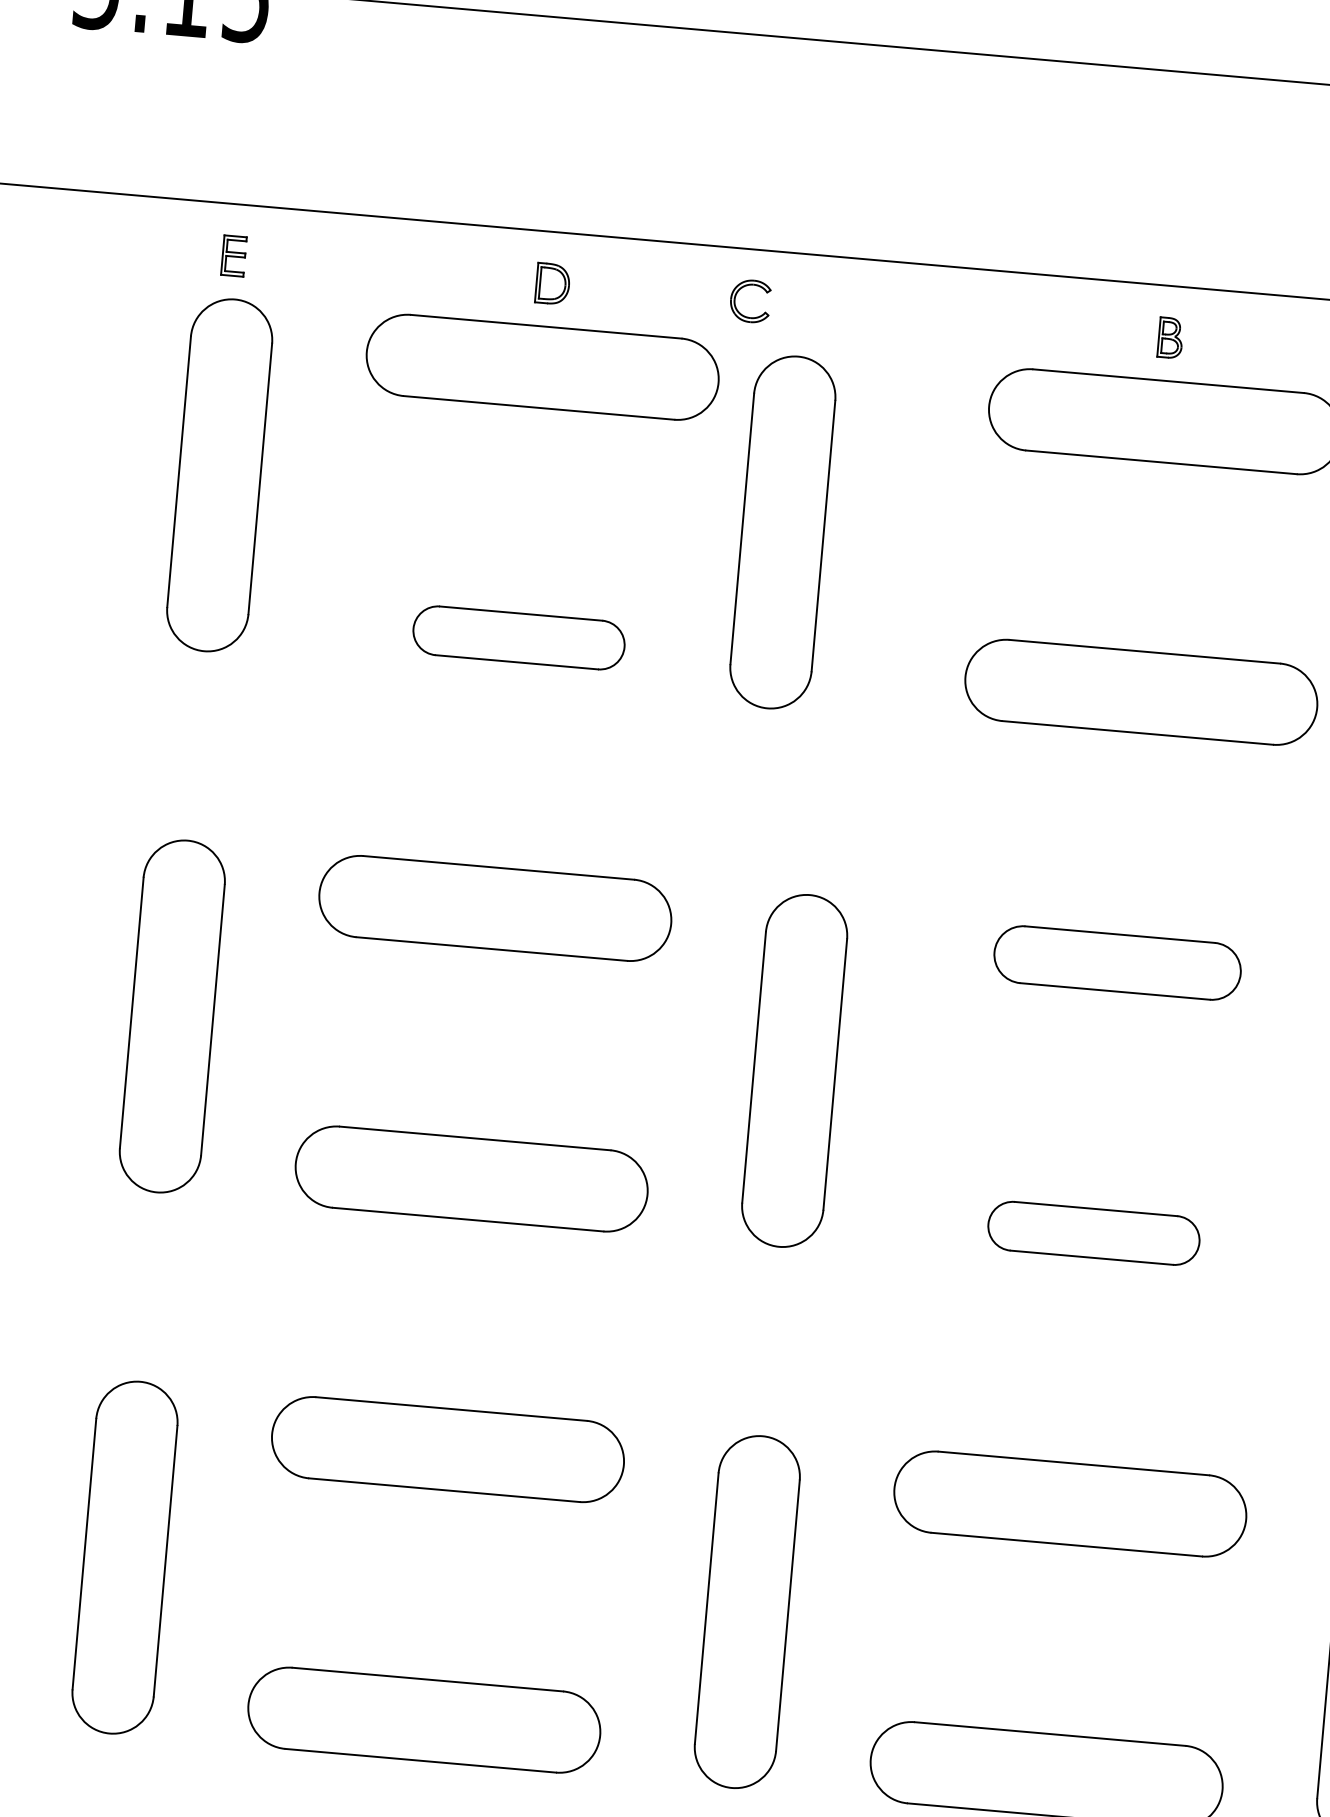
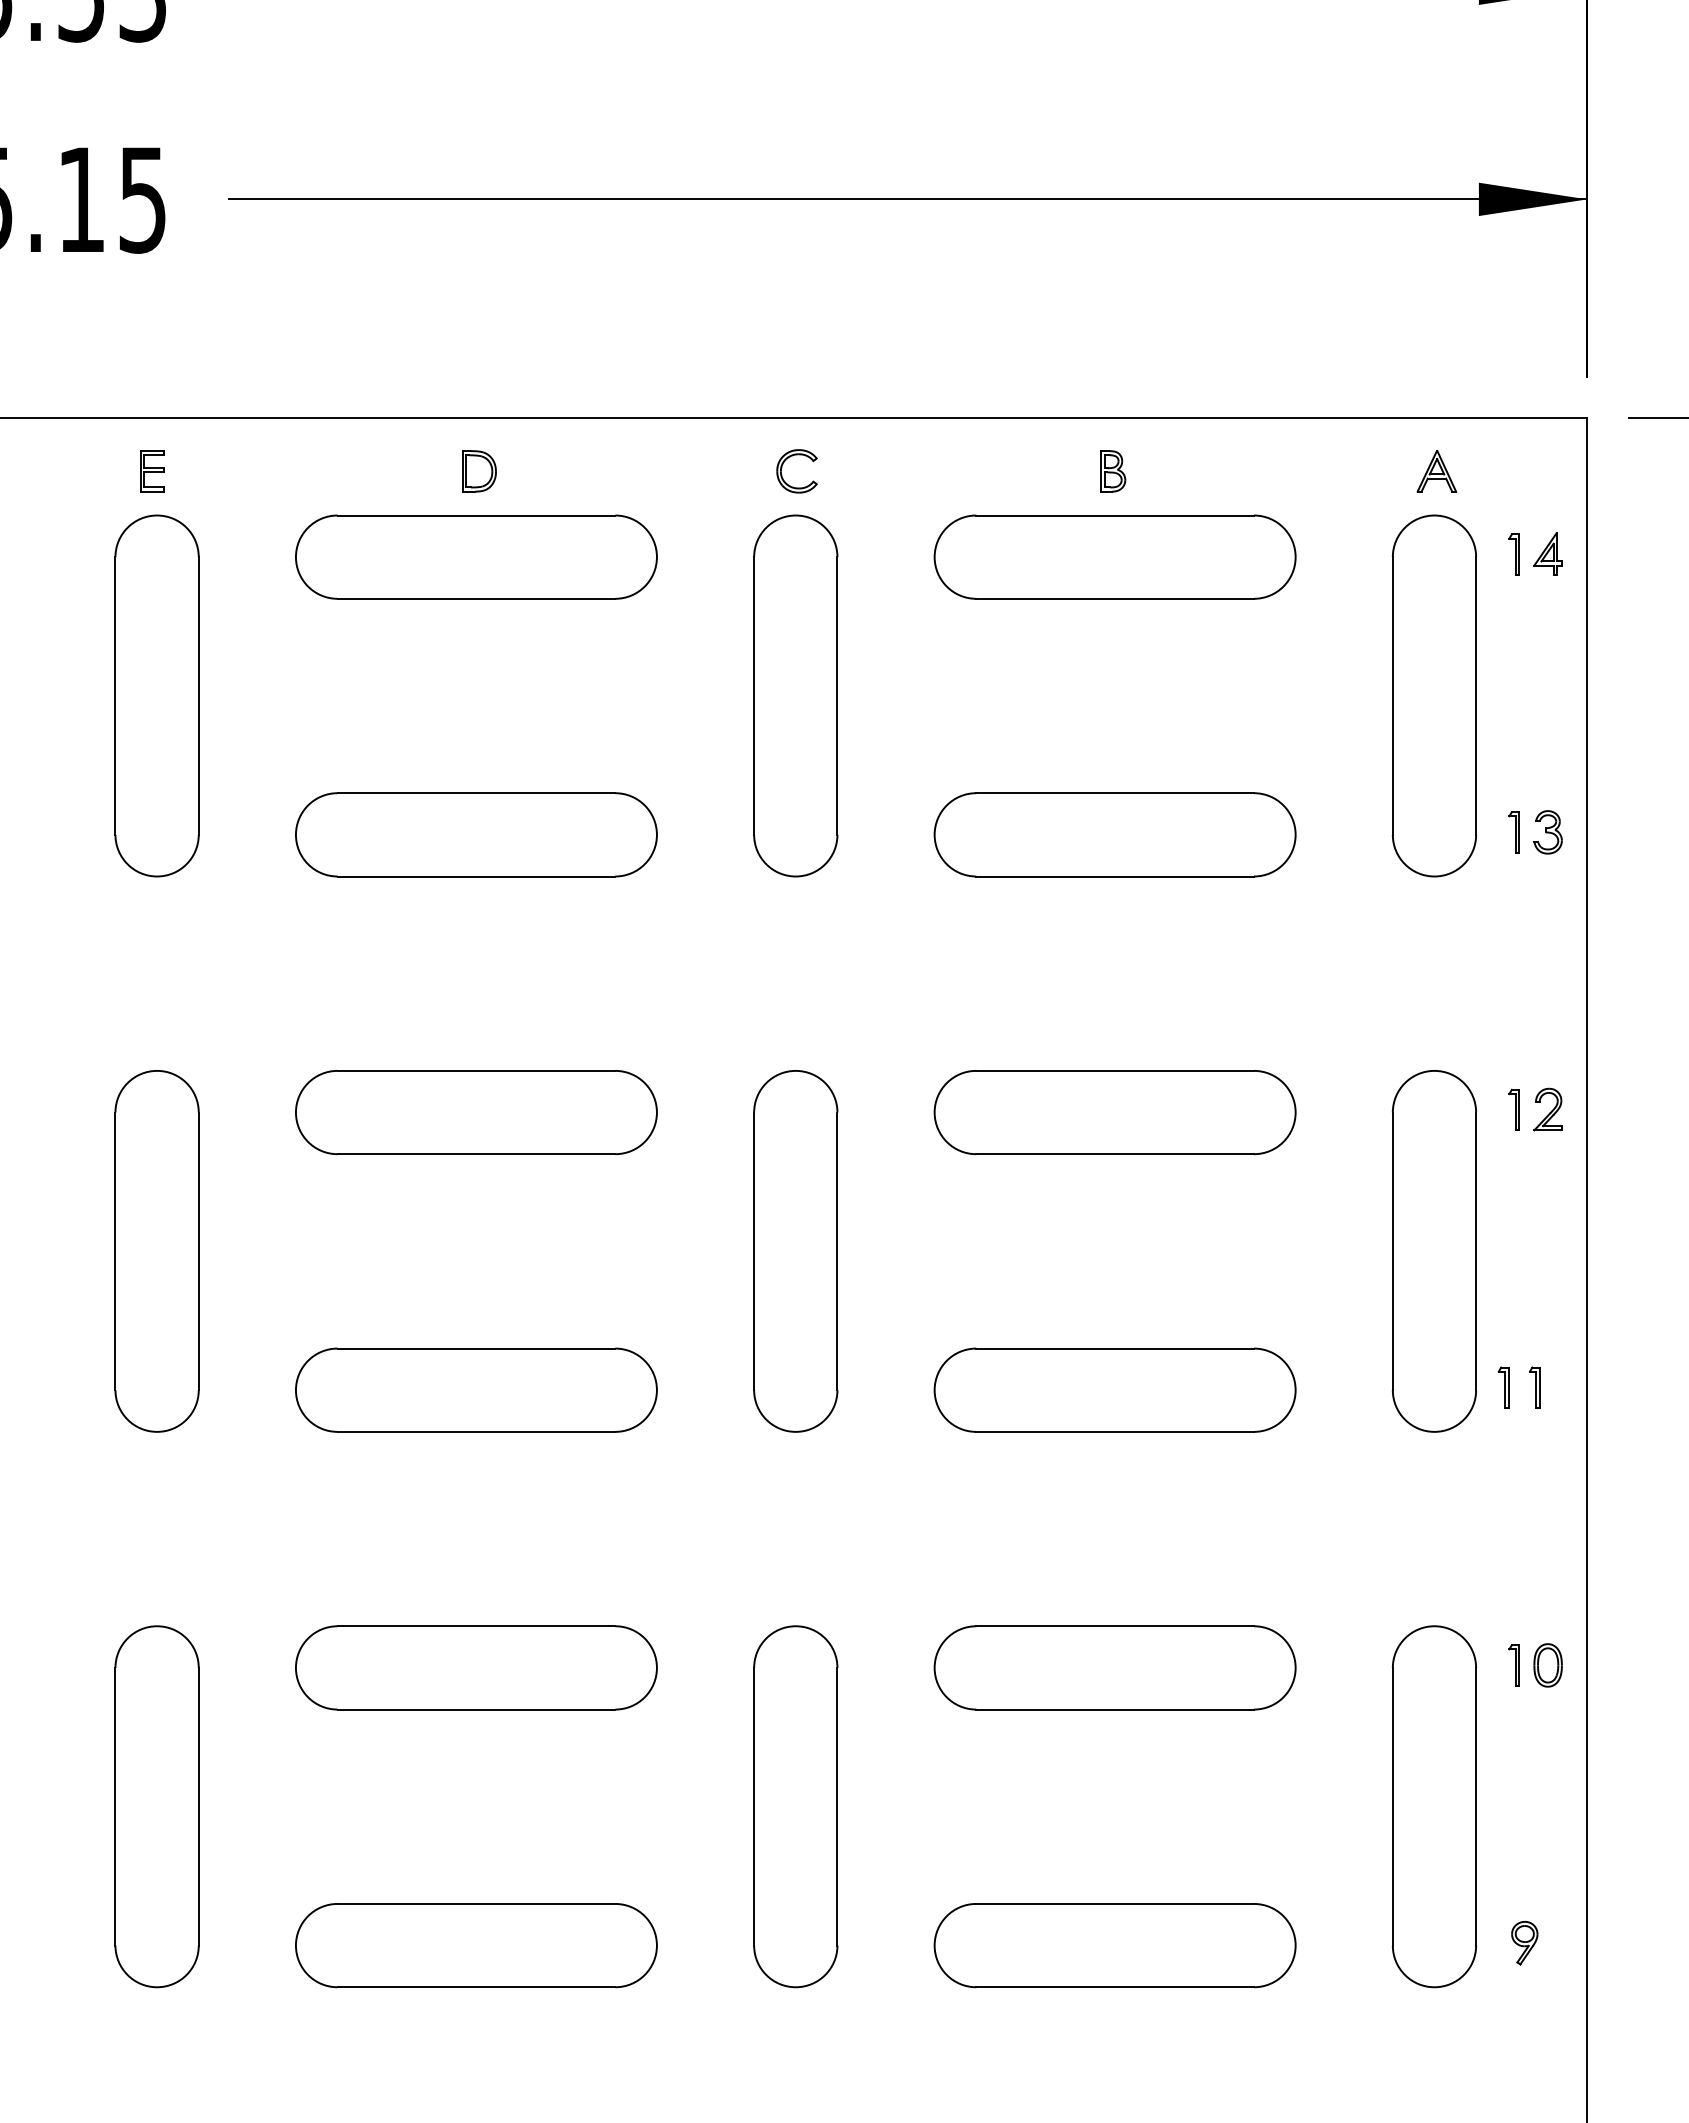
part: (736, 296) -> (782, 467), moved
part: (782, 531) -> (795, 695), moved
part: (519, 637) -> (476, 834), size x1.67
part: (1117, 962) -> (1114, 1112), size x1.43
part: (1093, 1232) -> (1114, 1389), size x1.67

